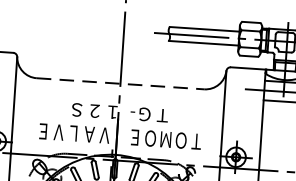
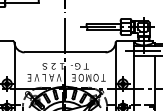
line: (121, 84) -> (65, 52), dashed -> solid

